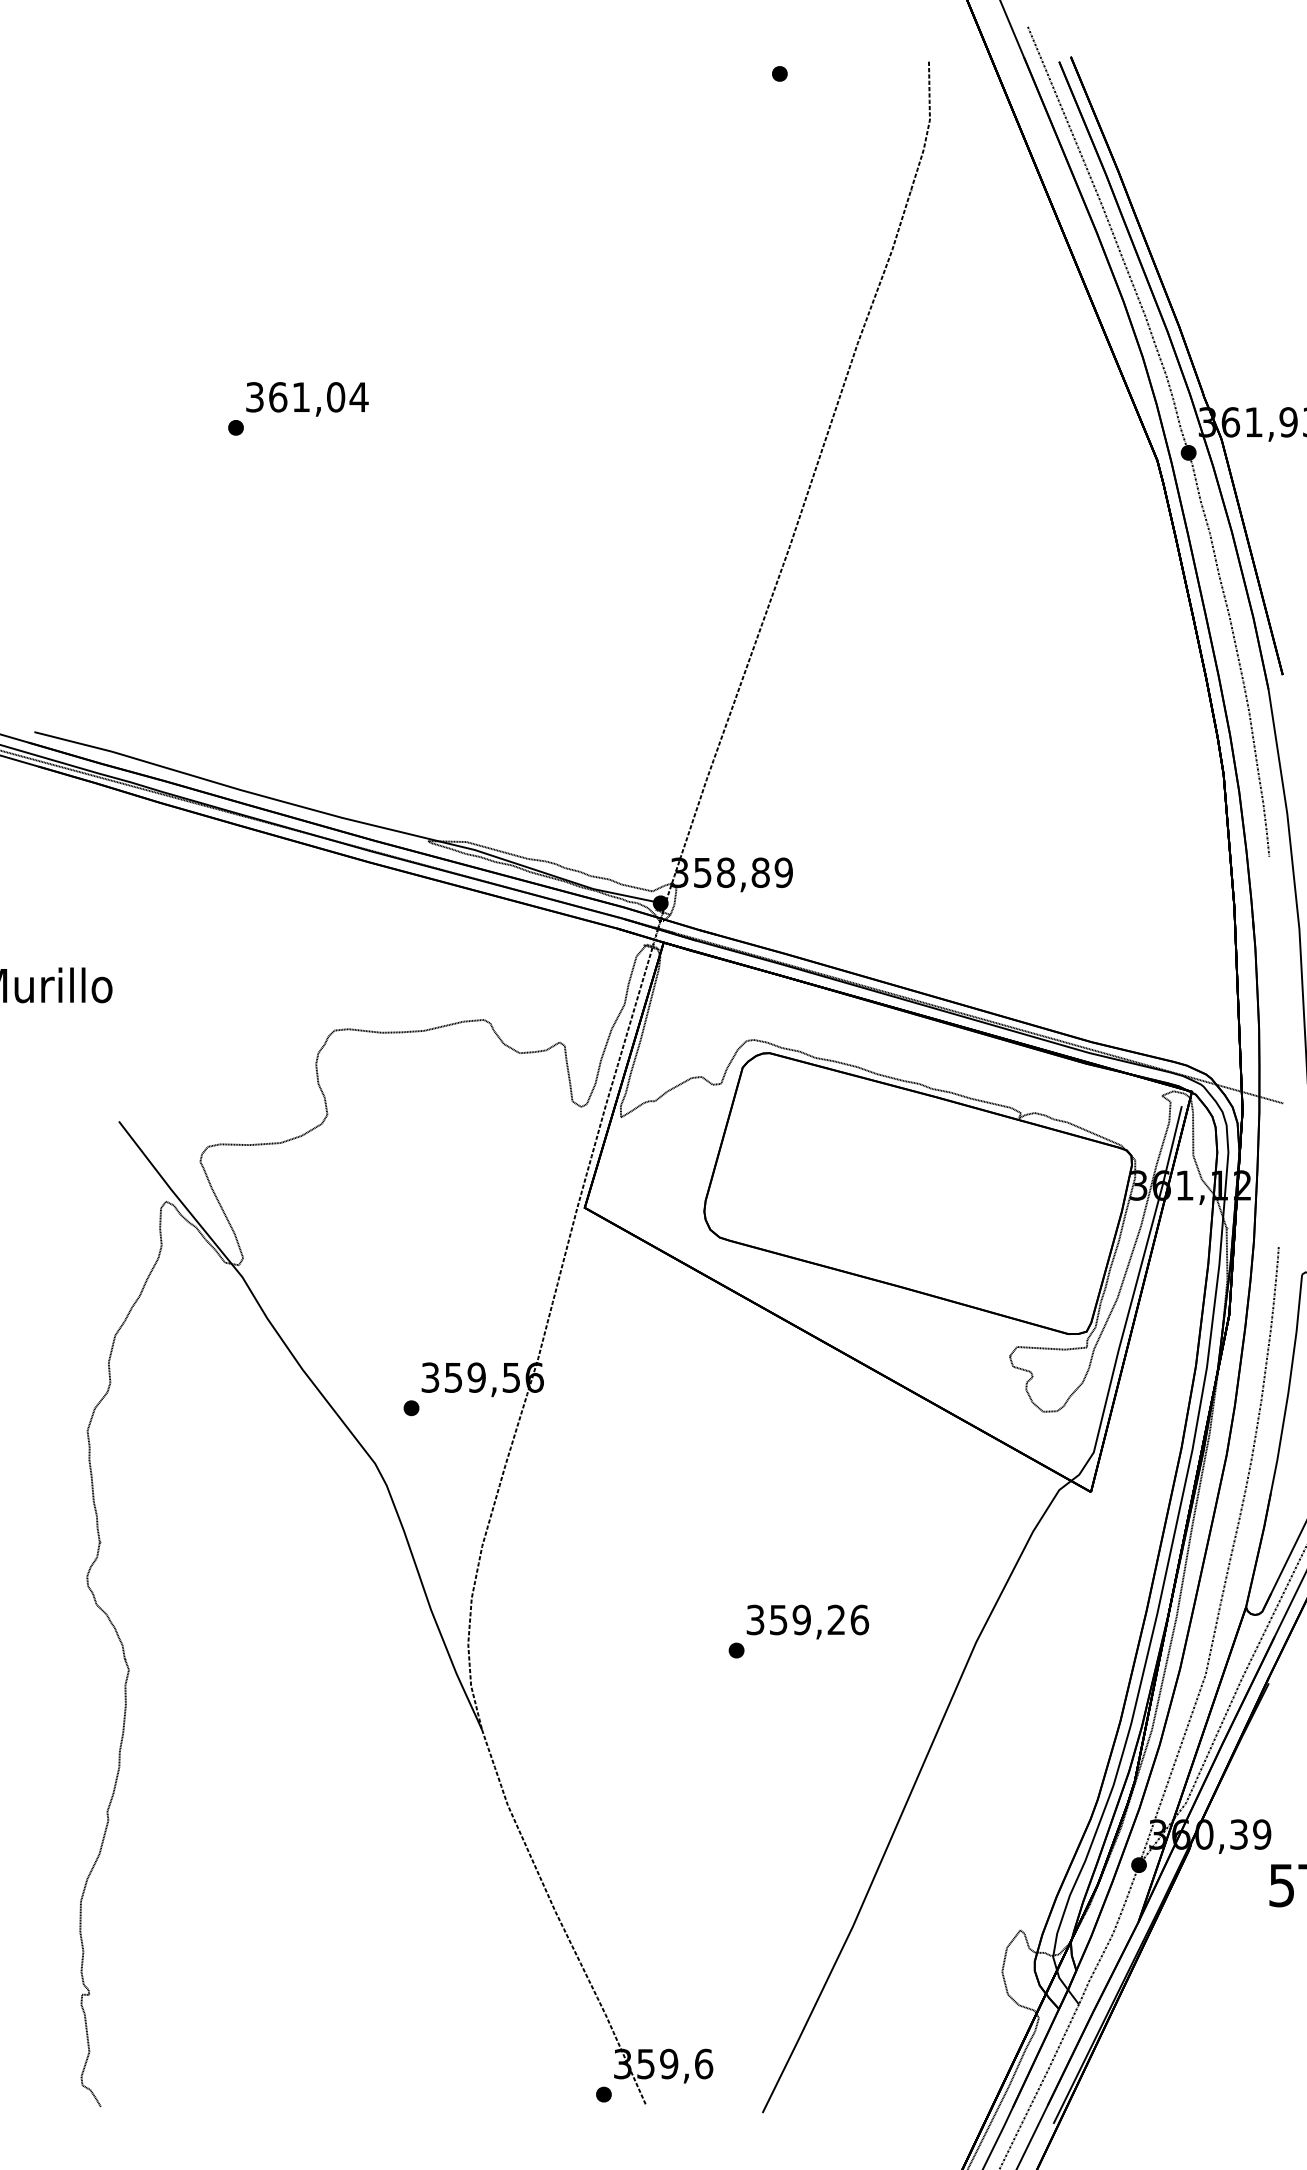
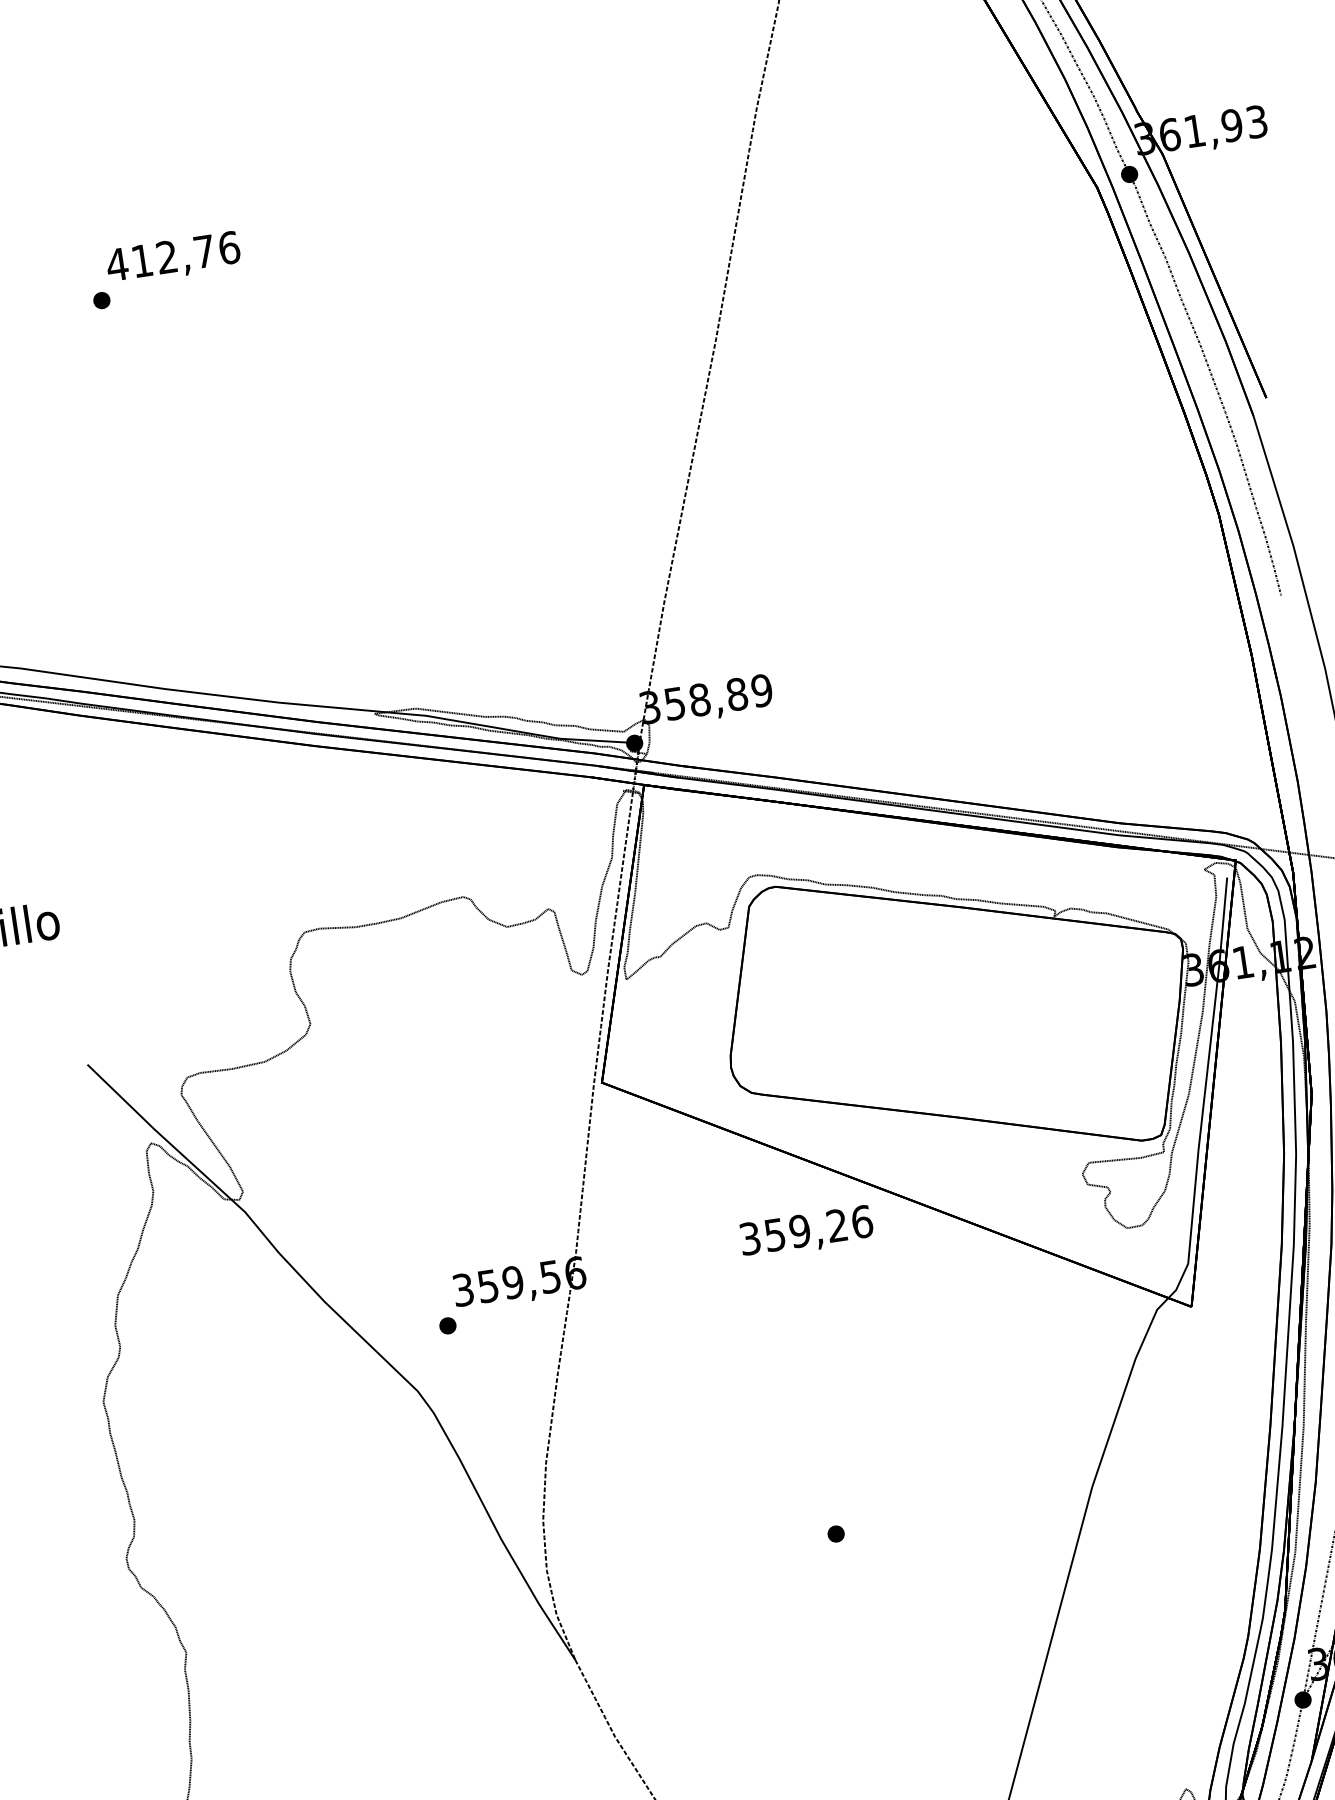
text: (306, 397) -> (172, 256), 361,04 -> 412,76
text: (807, 1621) -> (806, 1231), moved

